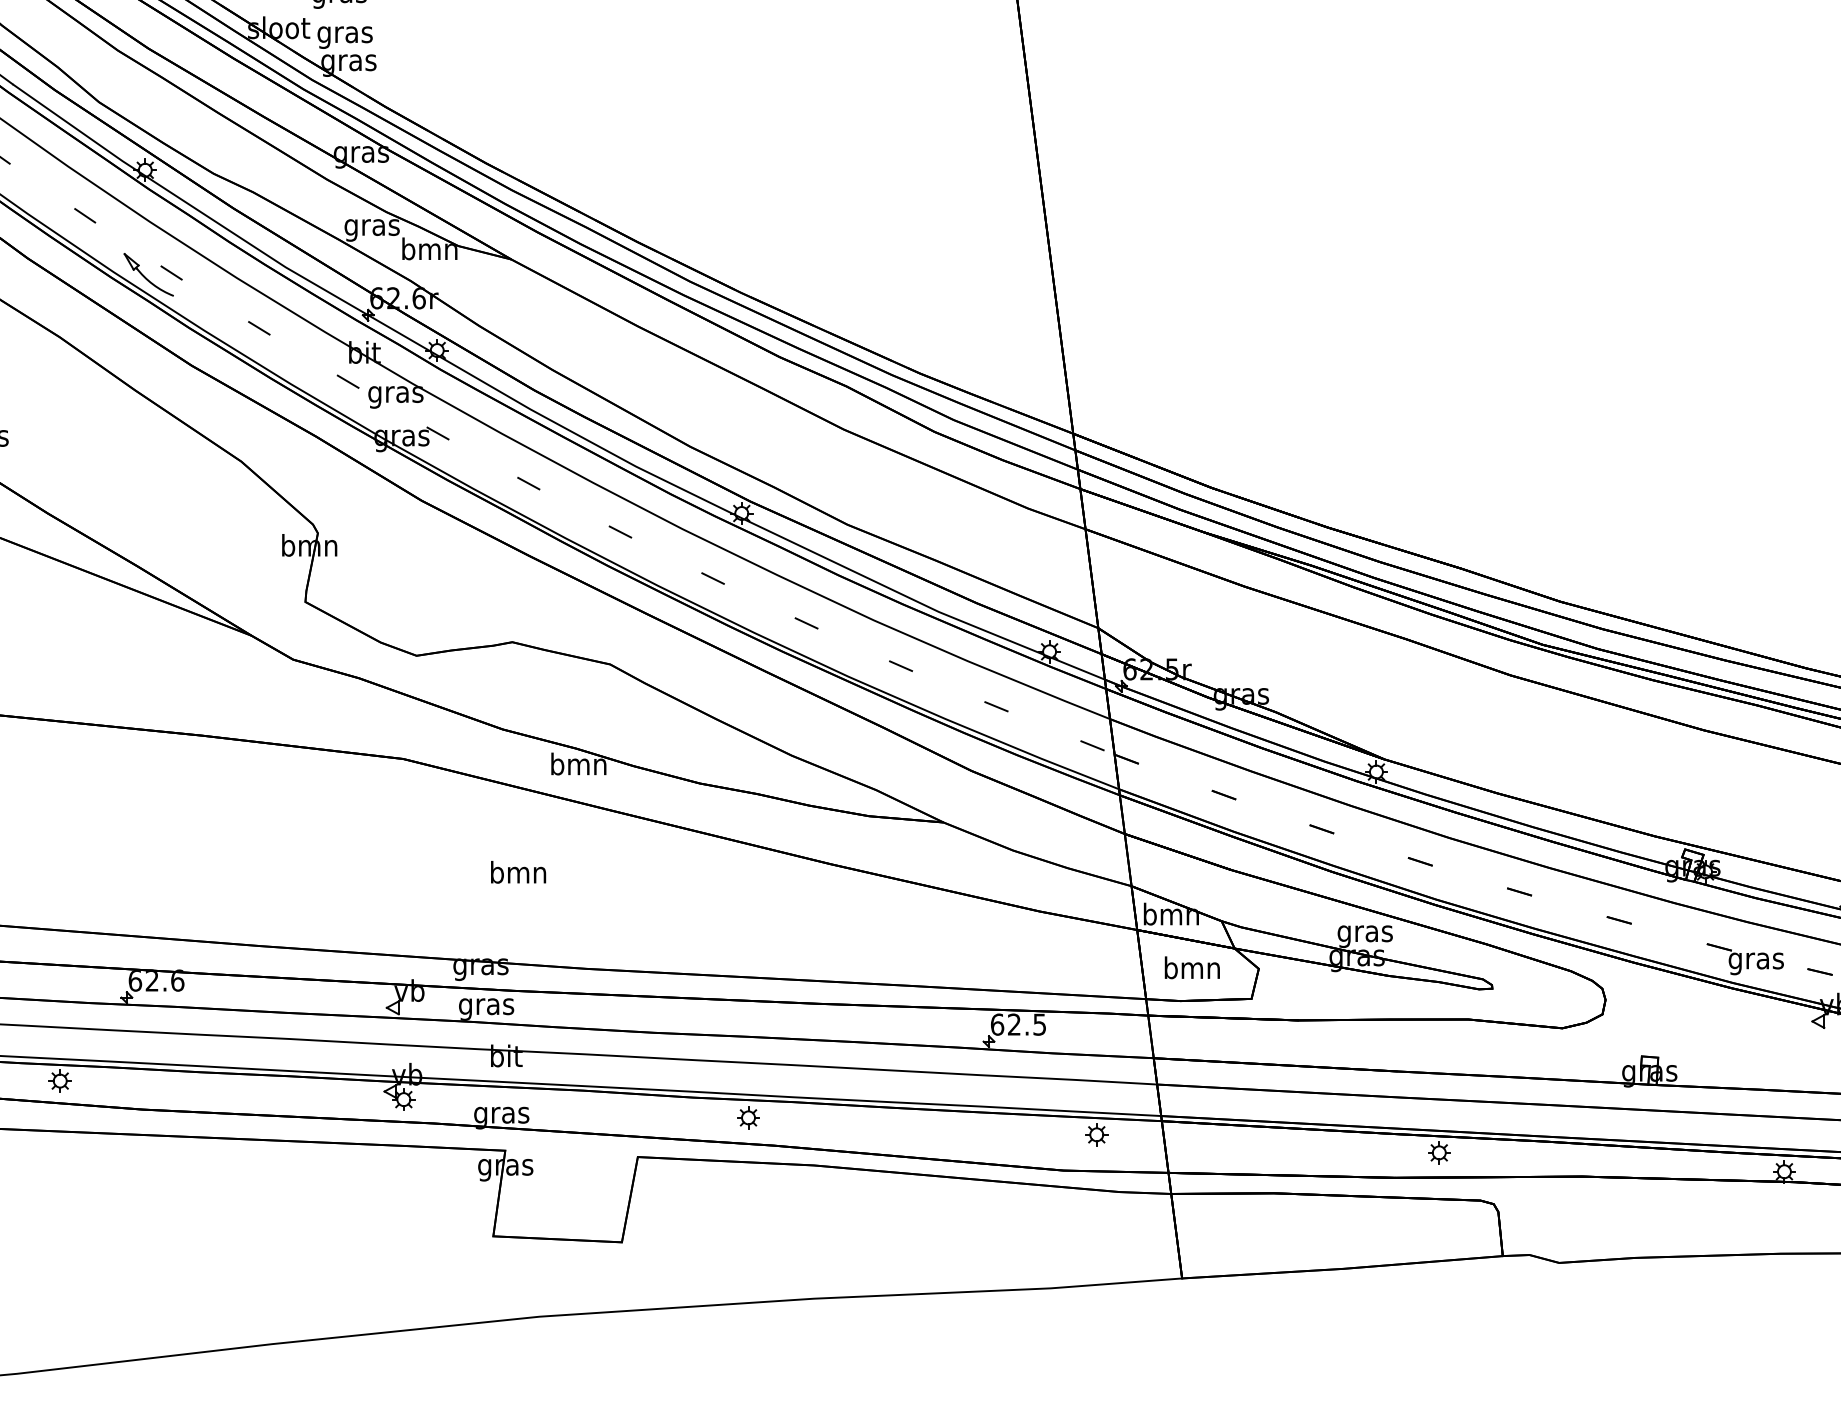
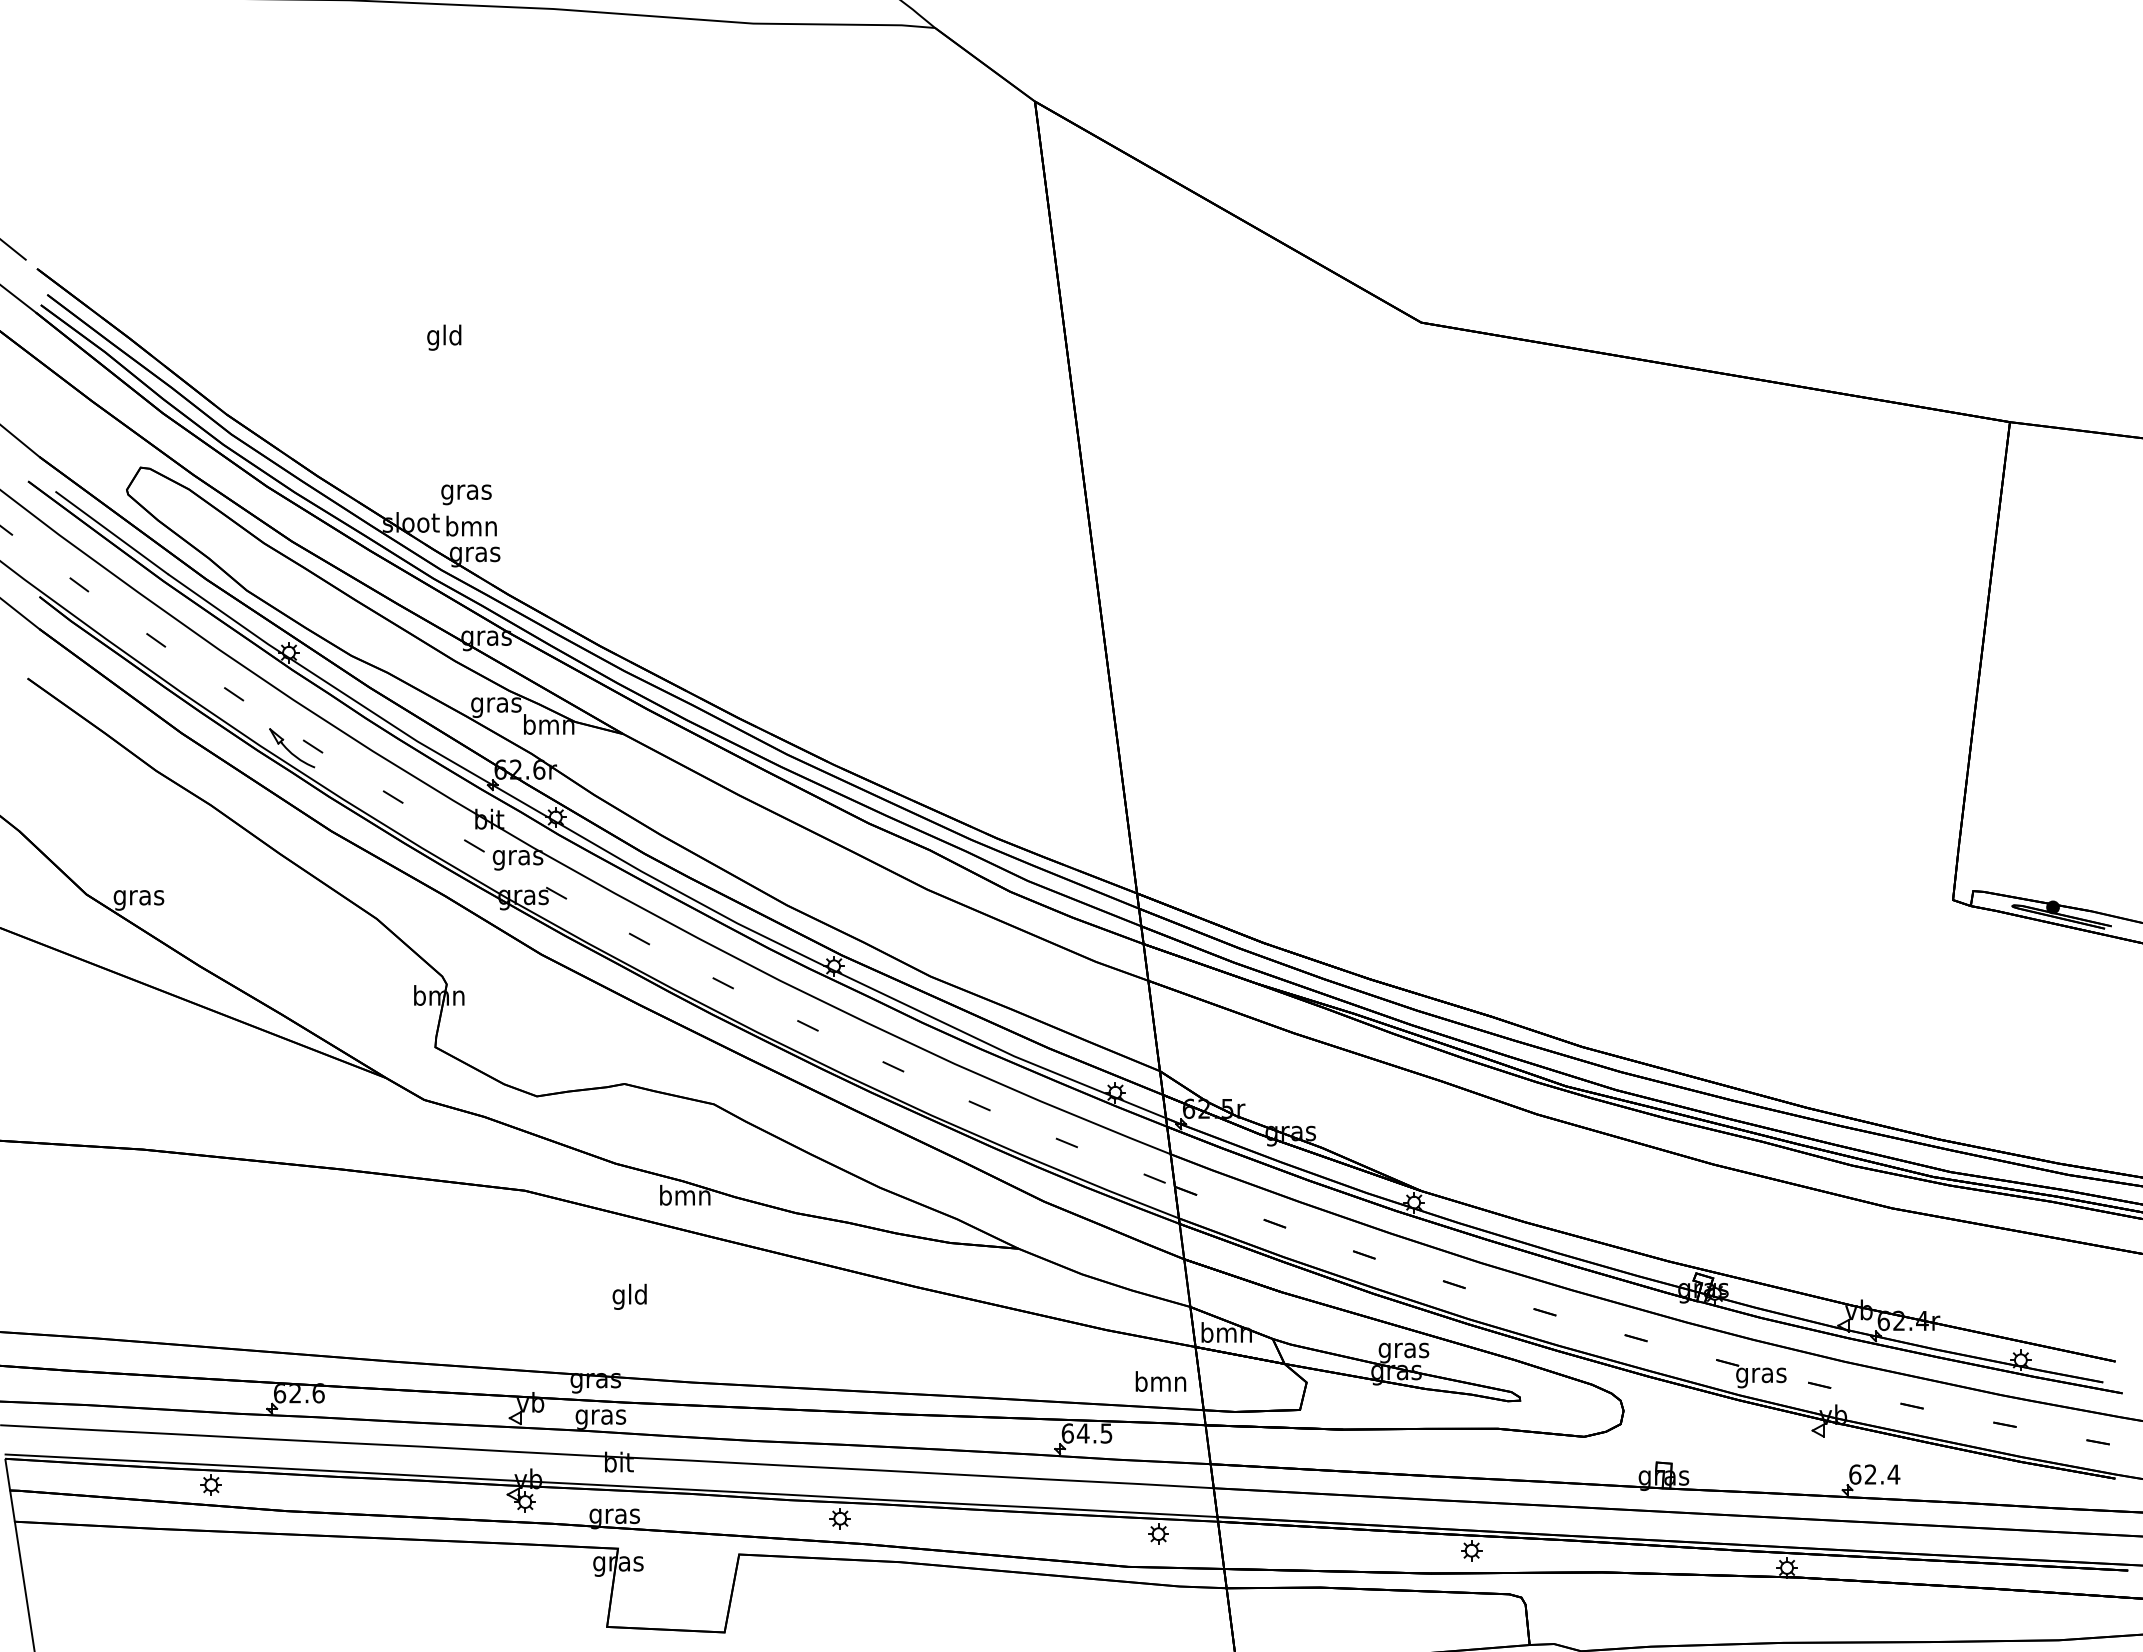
text: (344, 34) -> (471, 528), gras -> bmn
text: (518, 874) -> (630, 1296), bmn -> gld
text: (1191, 967) -> (1160, 1381), moved
text: (1013, 1024) -> (1082, 1433), 62.5 -> 64.5

